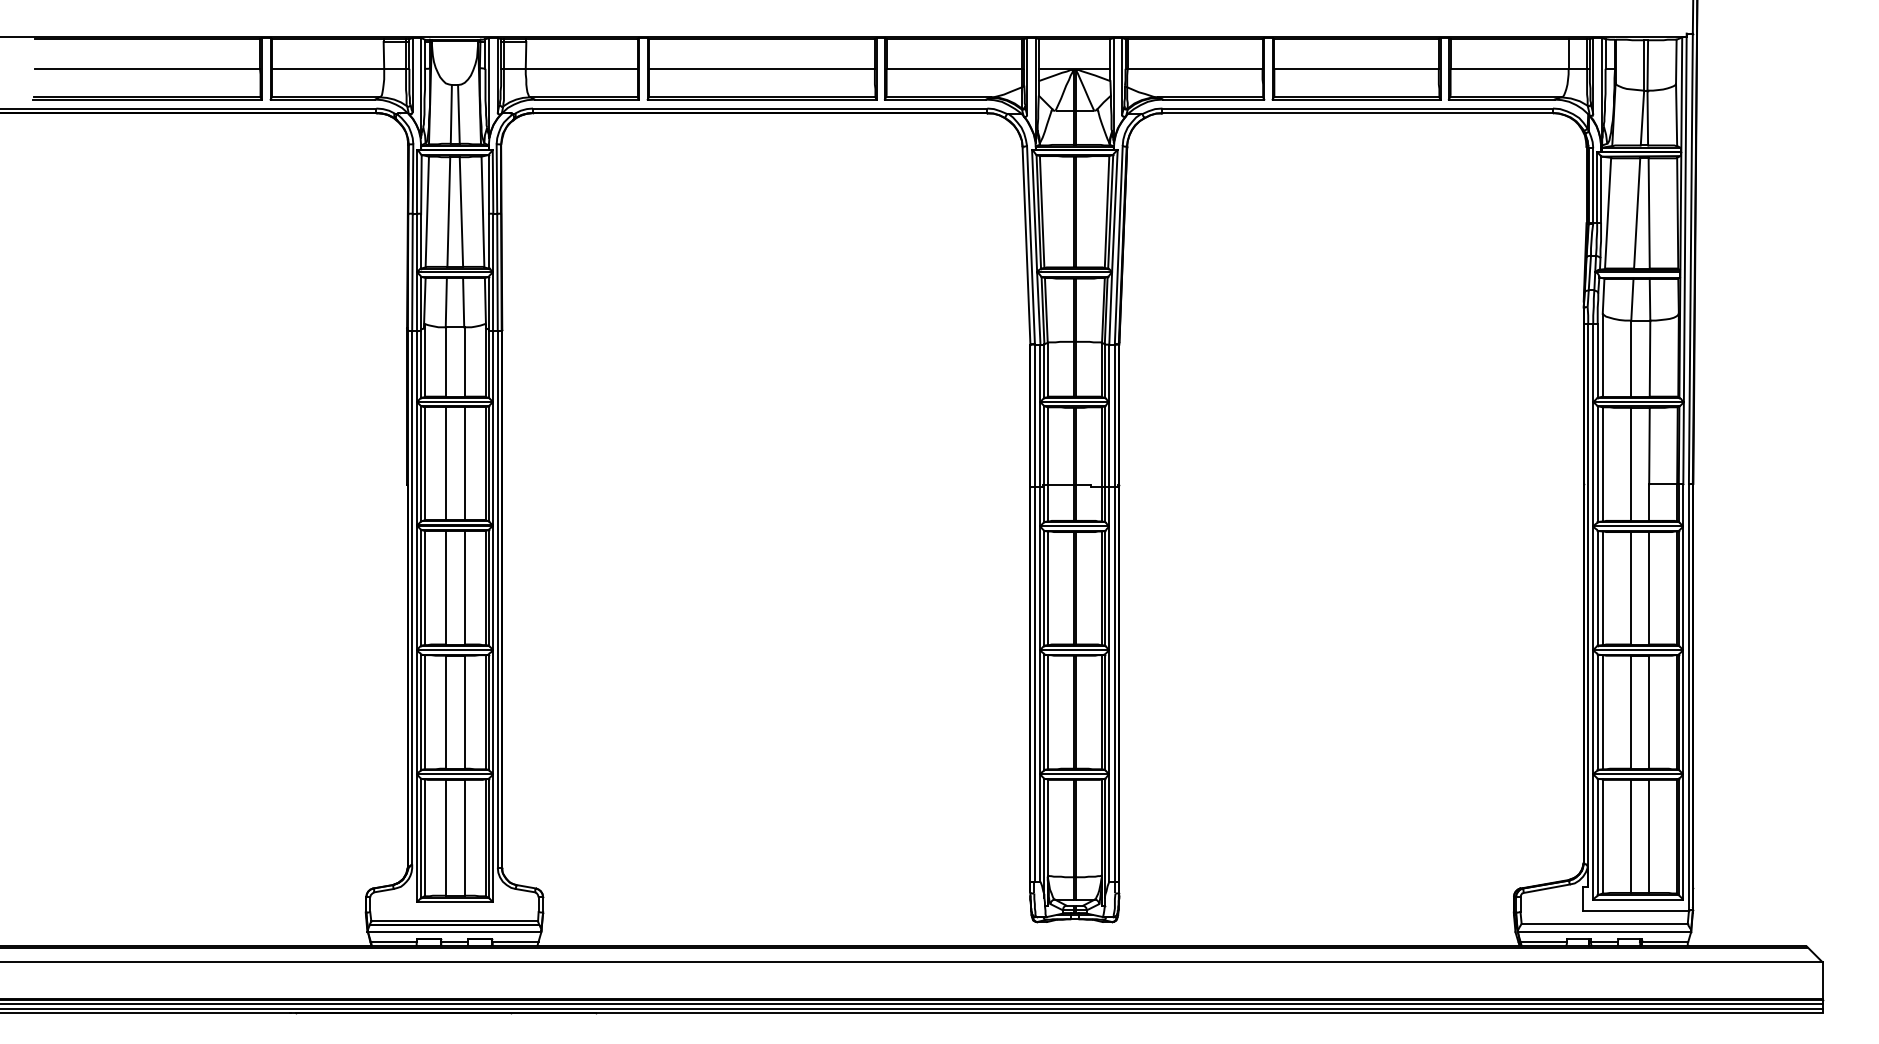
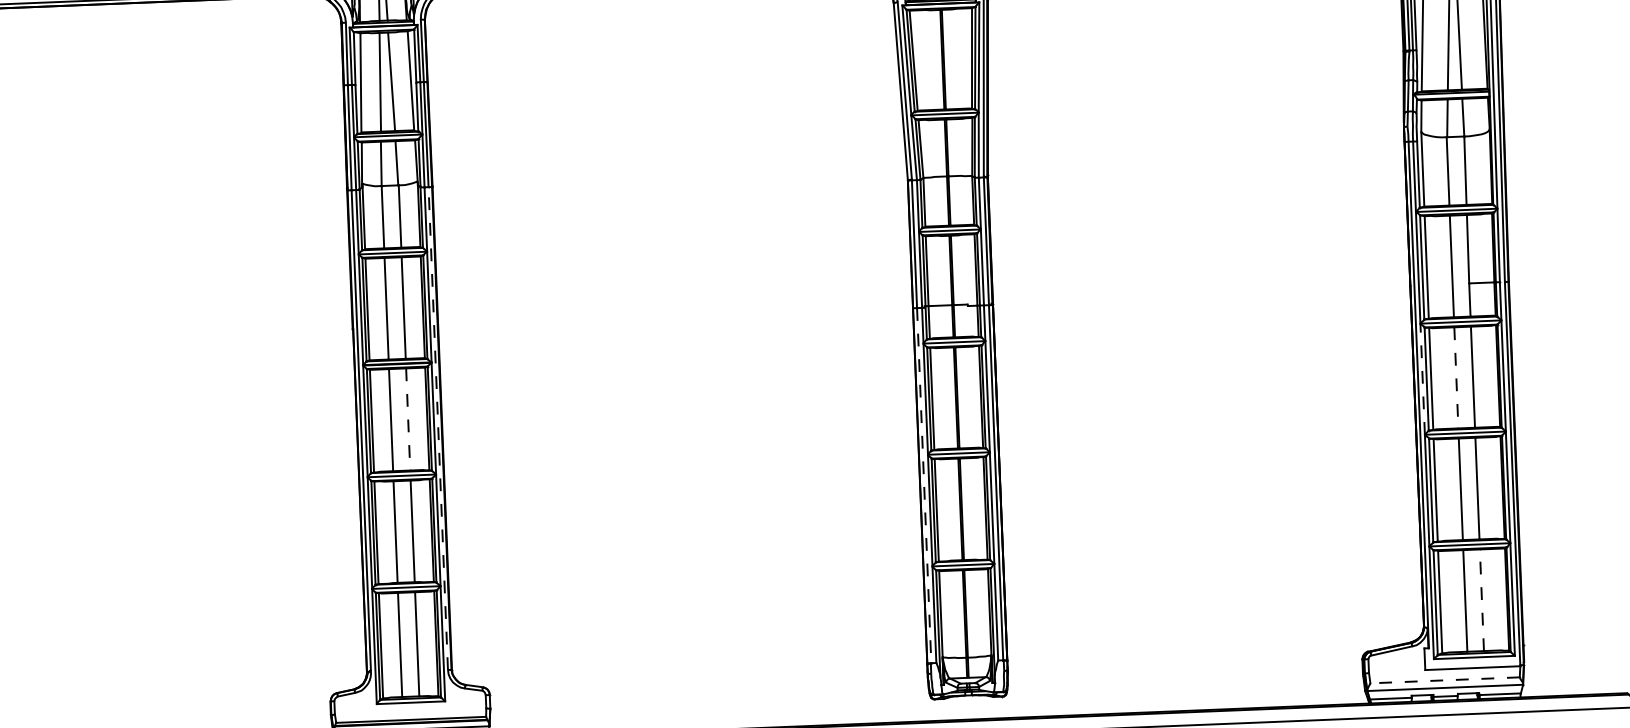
line: (464, 587) -> (407, 419), solid -> dashed
line: (1593, 588) -> (1422, 379), solid -> dashed
line: (1630, 588) -> (1456, 378), solid -> dashed
line: (497, 599) -> (438, 428), solid -> dashed
line: (1034, 684) -> (923, 485), solid -> dashed
line: (1649, 836) -> (1482, 600), solid -> dashed
line: (1604, 923) -> (1444, 680), solid -> dashed

